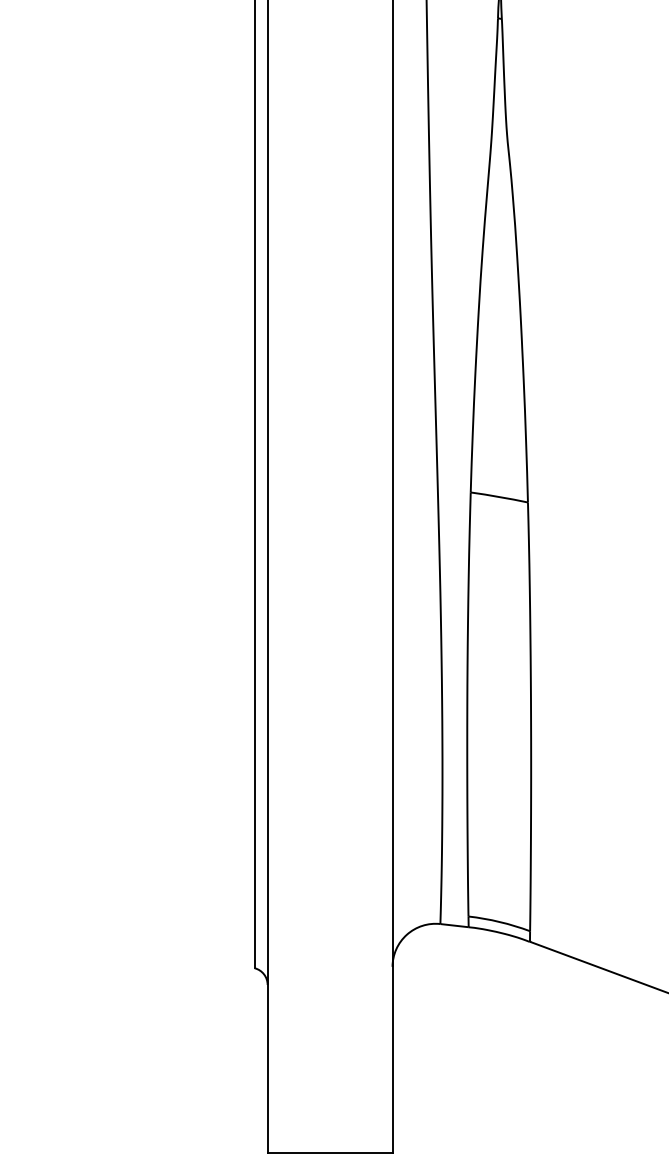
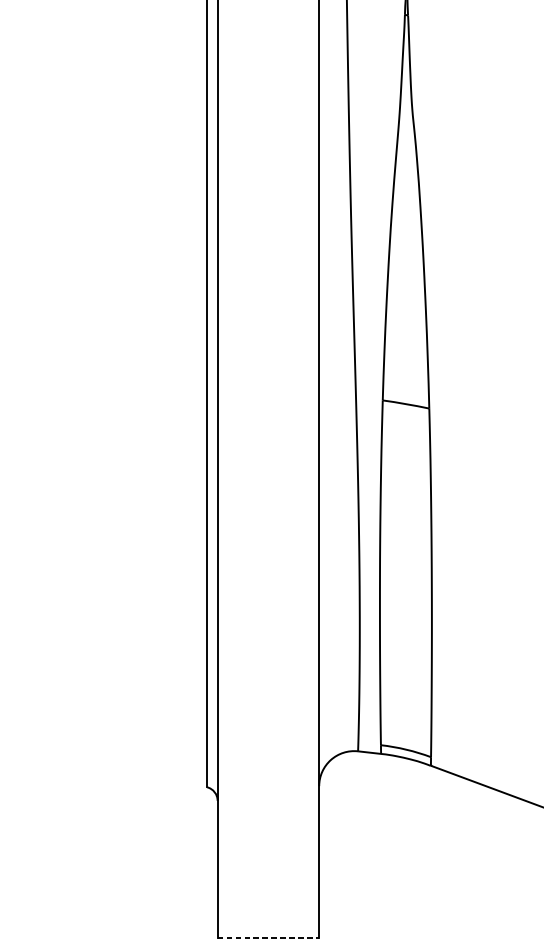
line: (330, 1153) -> (268, 937), solid -> dashed

